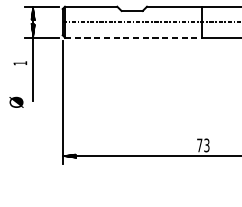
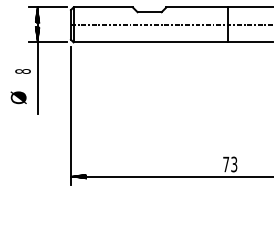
line: (133, 37) -> (151, 42), dashed -> solid
text: (19, 63) -> (22, 71), 1 -> 8
text: (16, 102) -> (18, 97), moved

